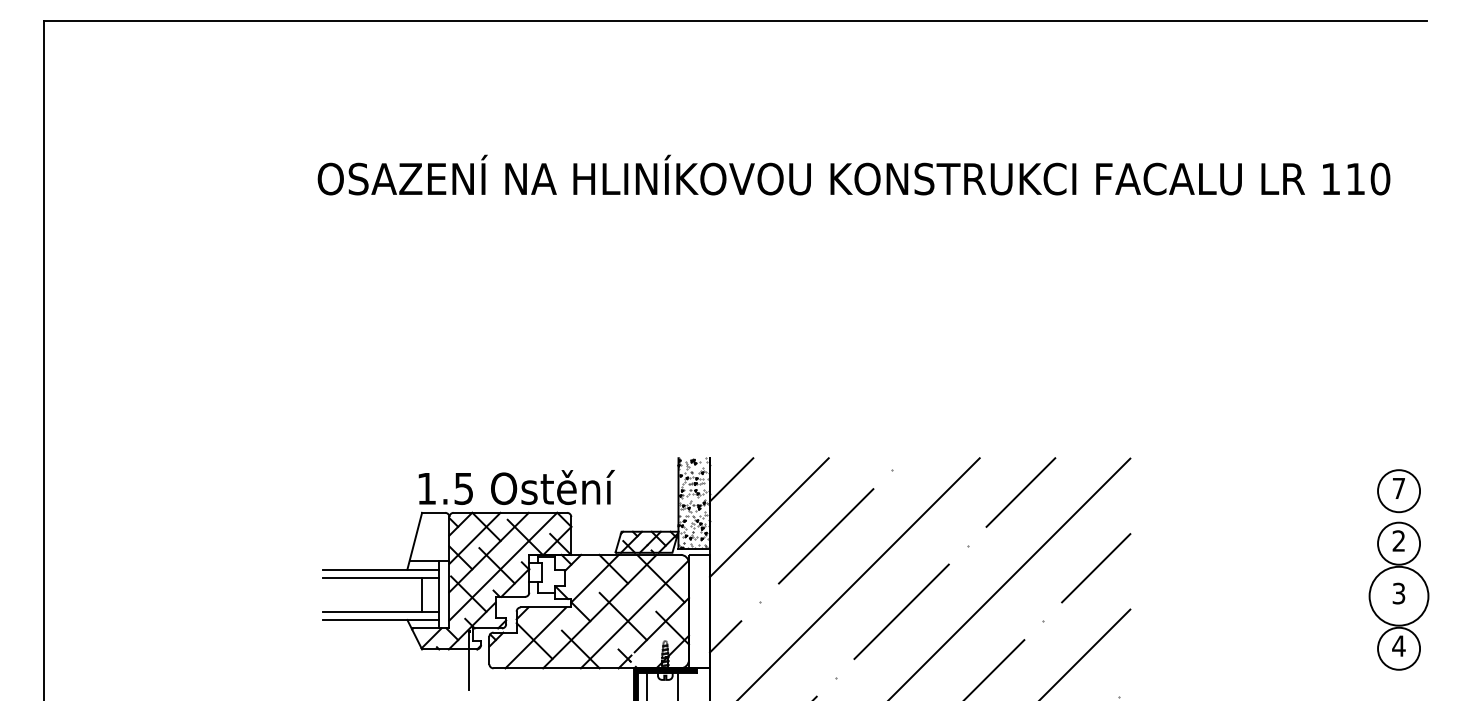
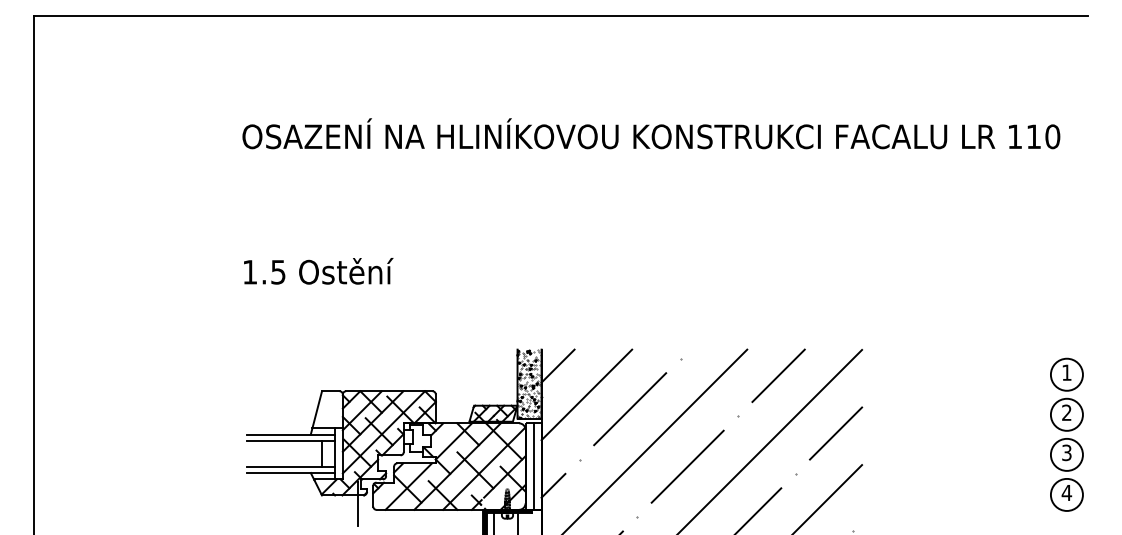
text: (516, 487) -> (318, 271), moved
text: (1398, 488) -> (1066, 372), 7 -> 1
circle: (1399, 596) -> (1067, 455), size x0.71
line: (699, 611) -> (533, 466), added

